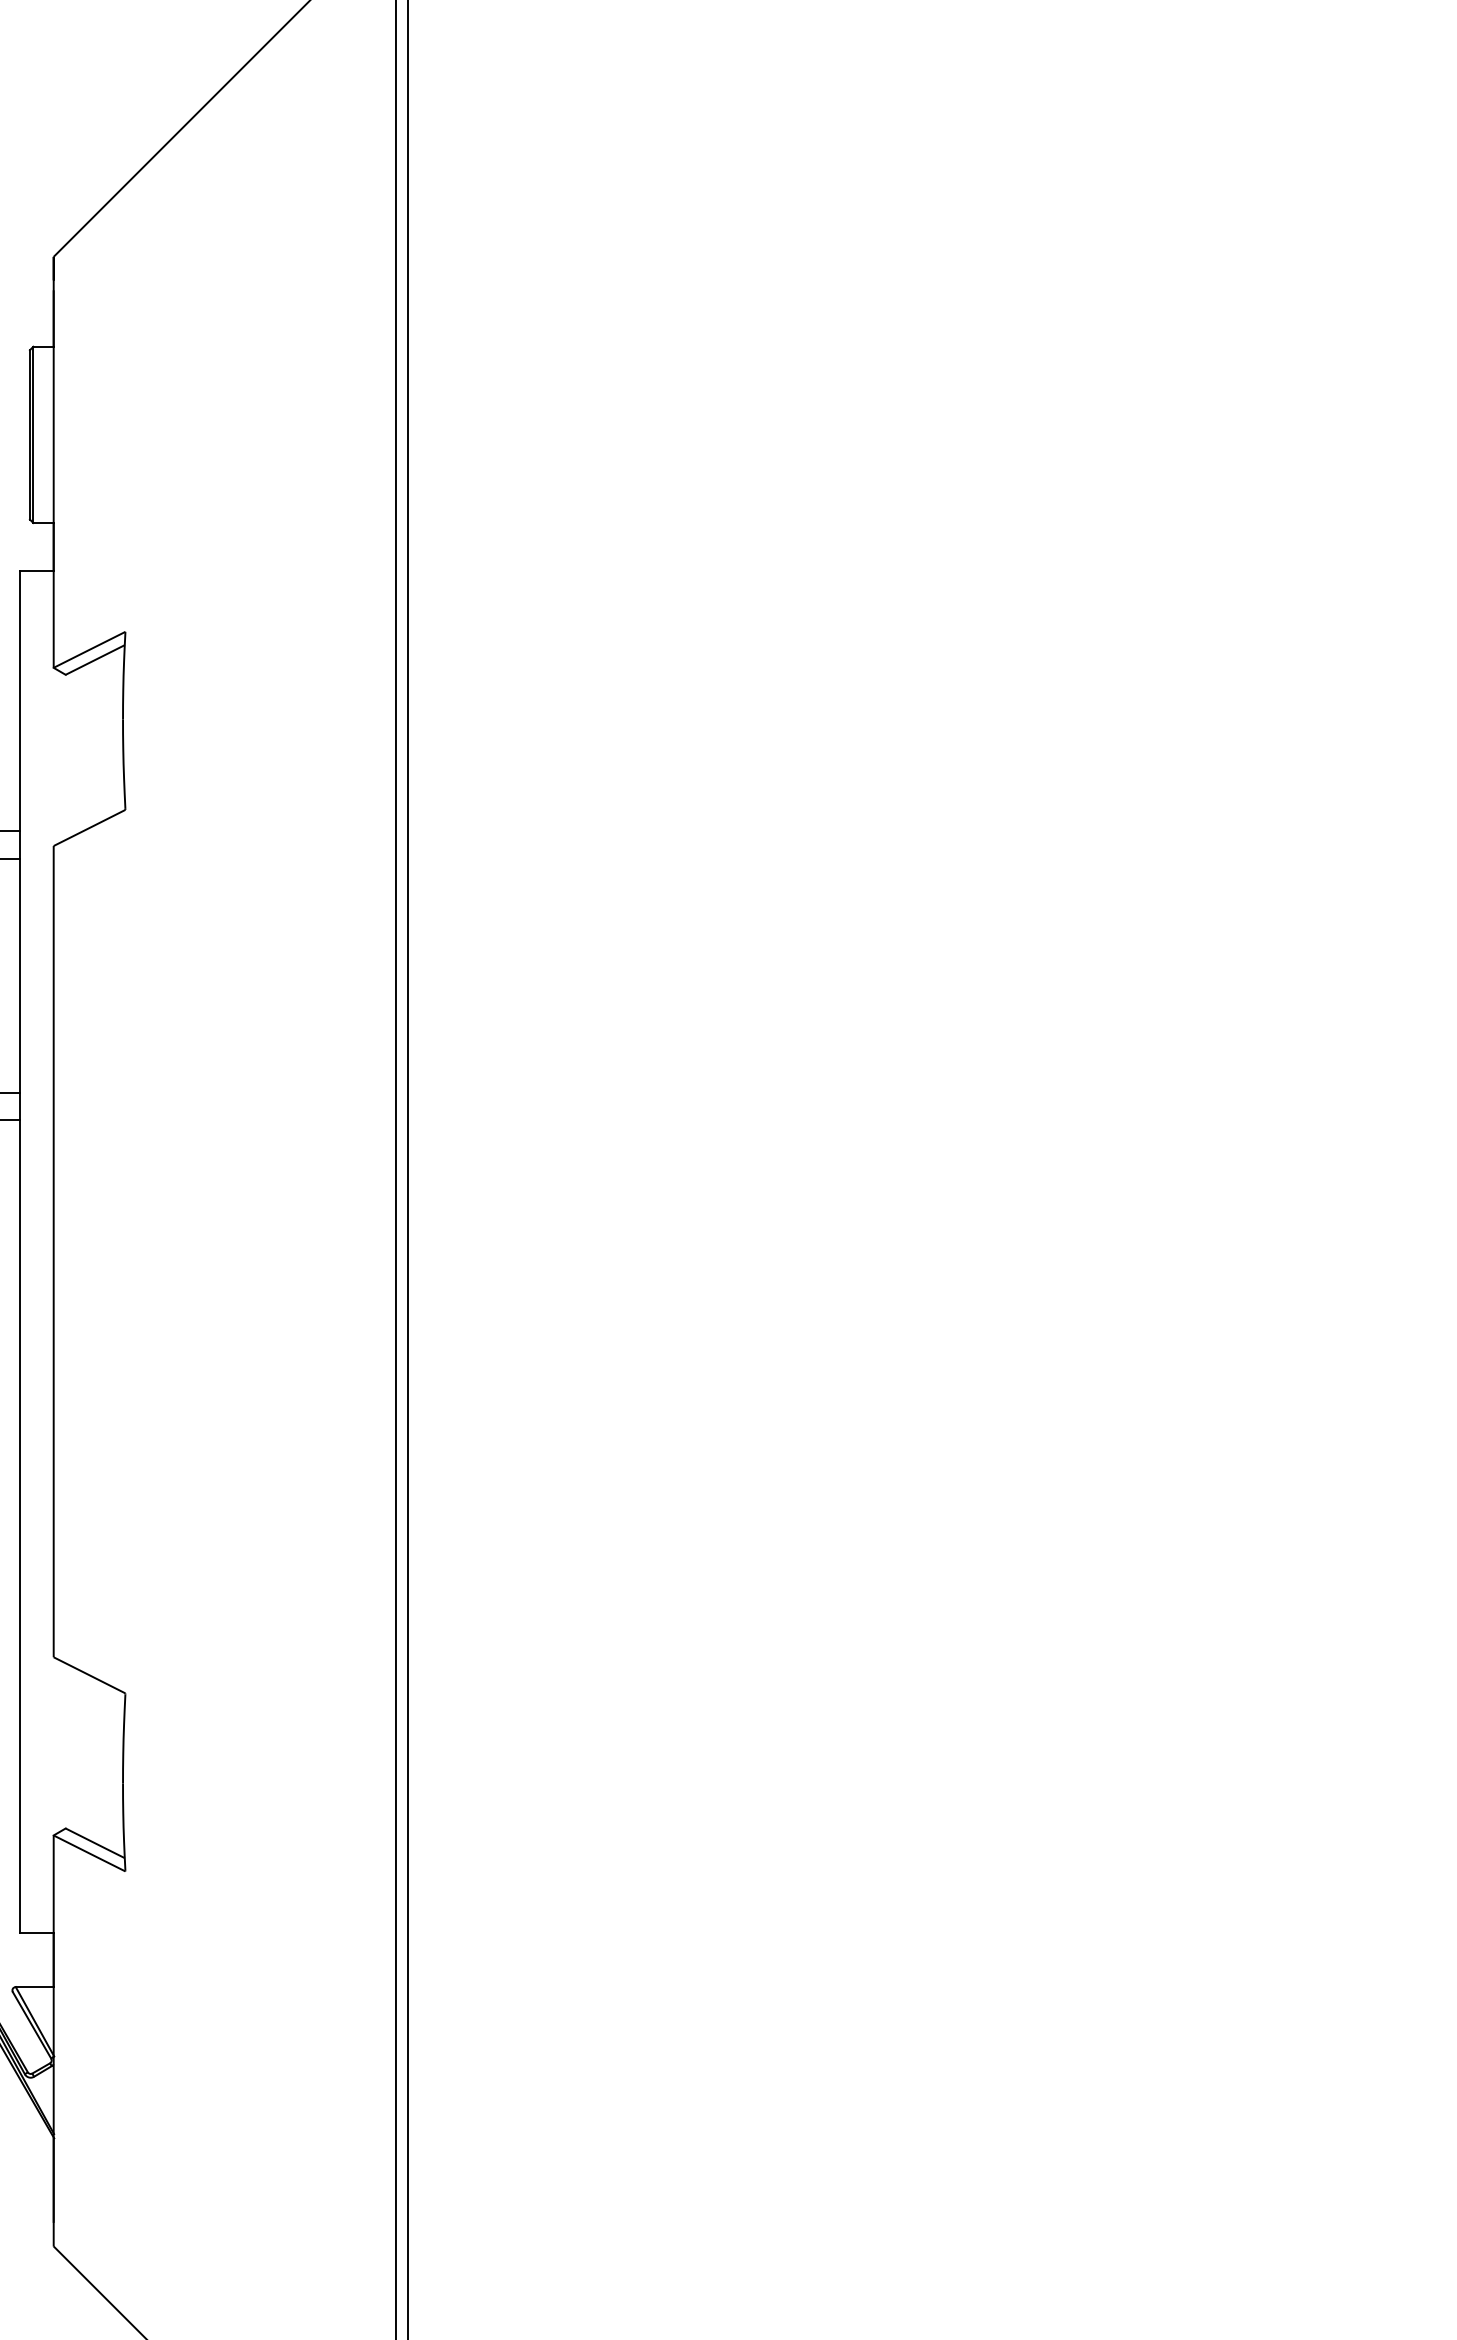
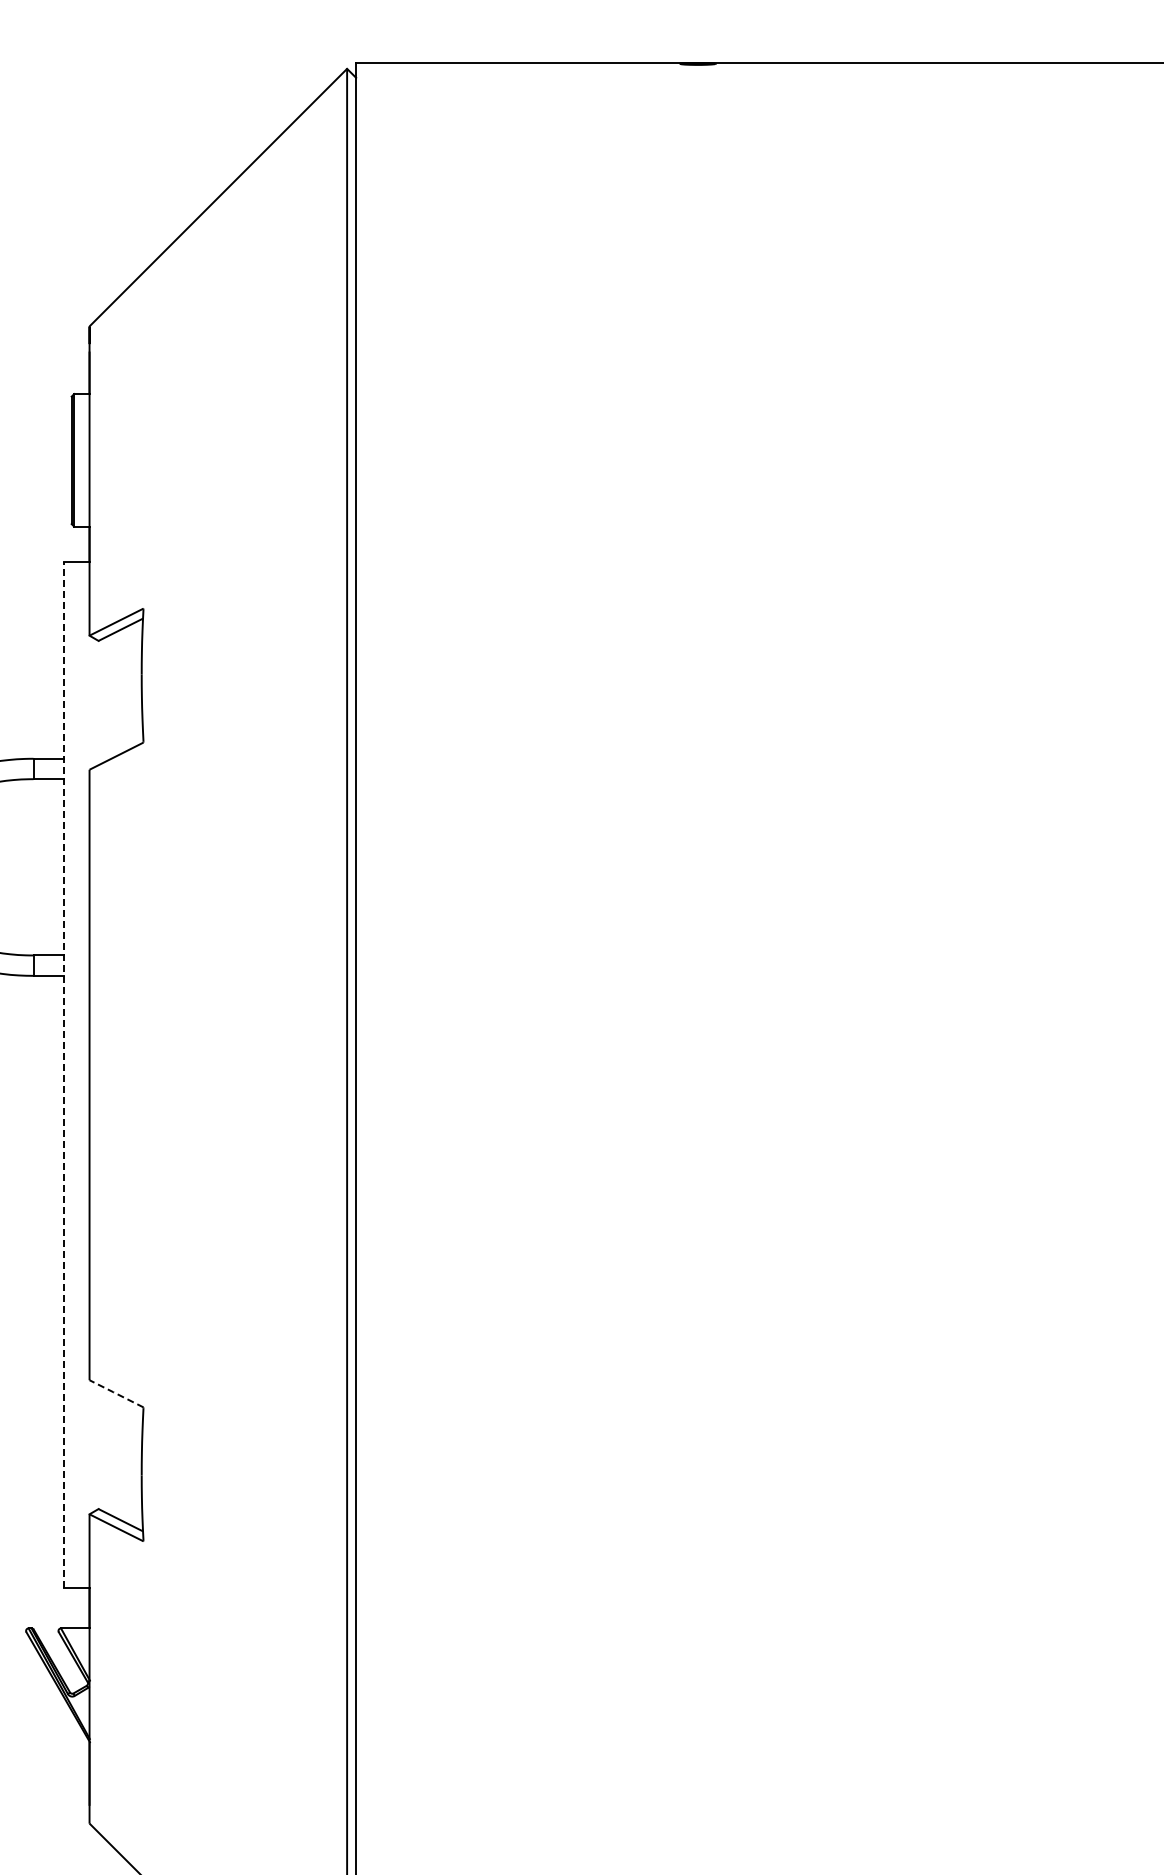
line: (20, 1252) -> (64, 1075), solid -> dashed
line: (88, 1674) -> (115, 1393), solid -> dashed

